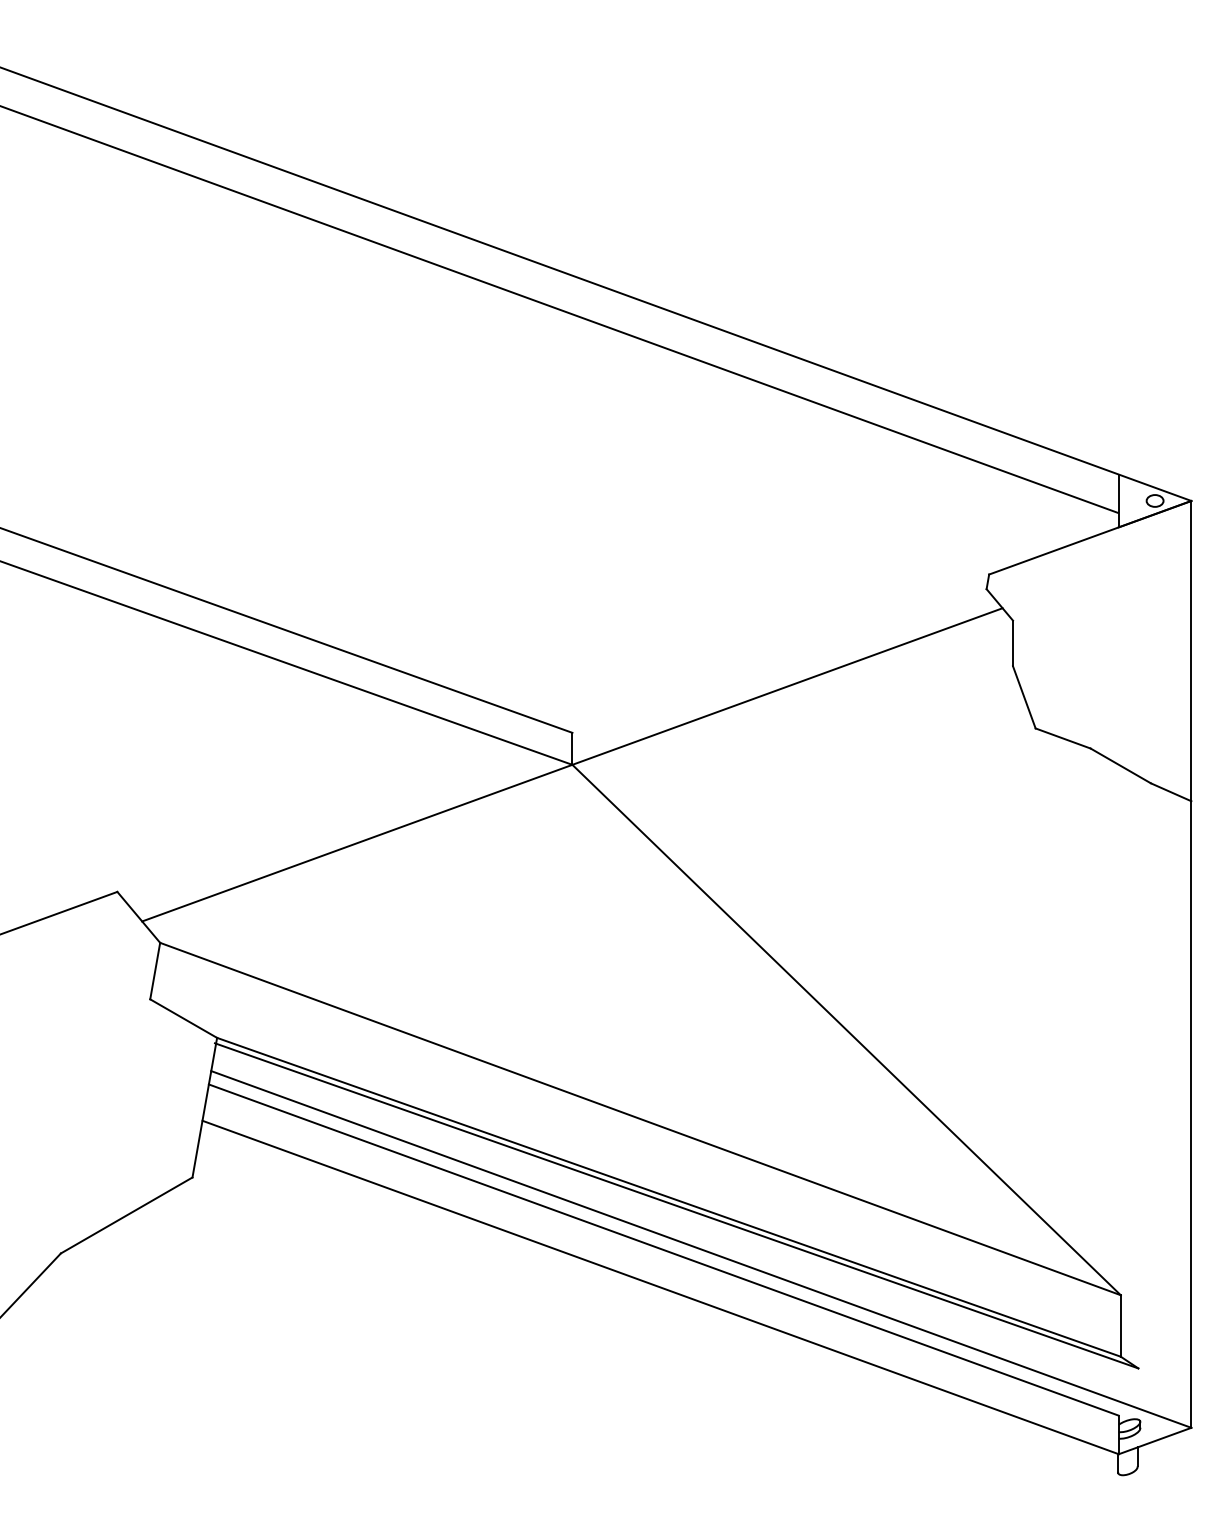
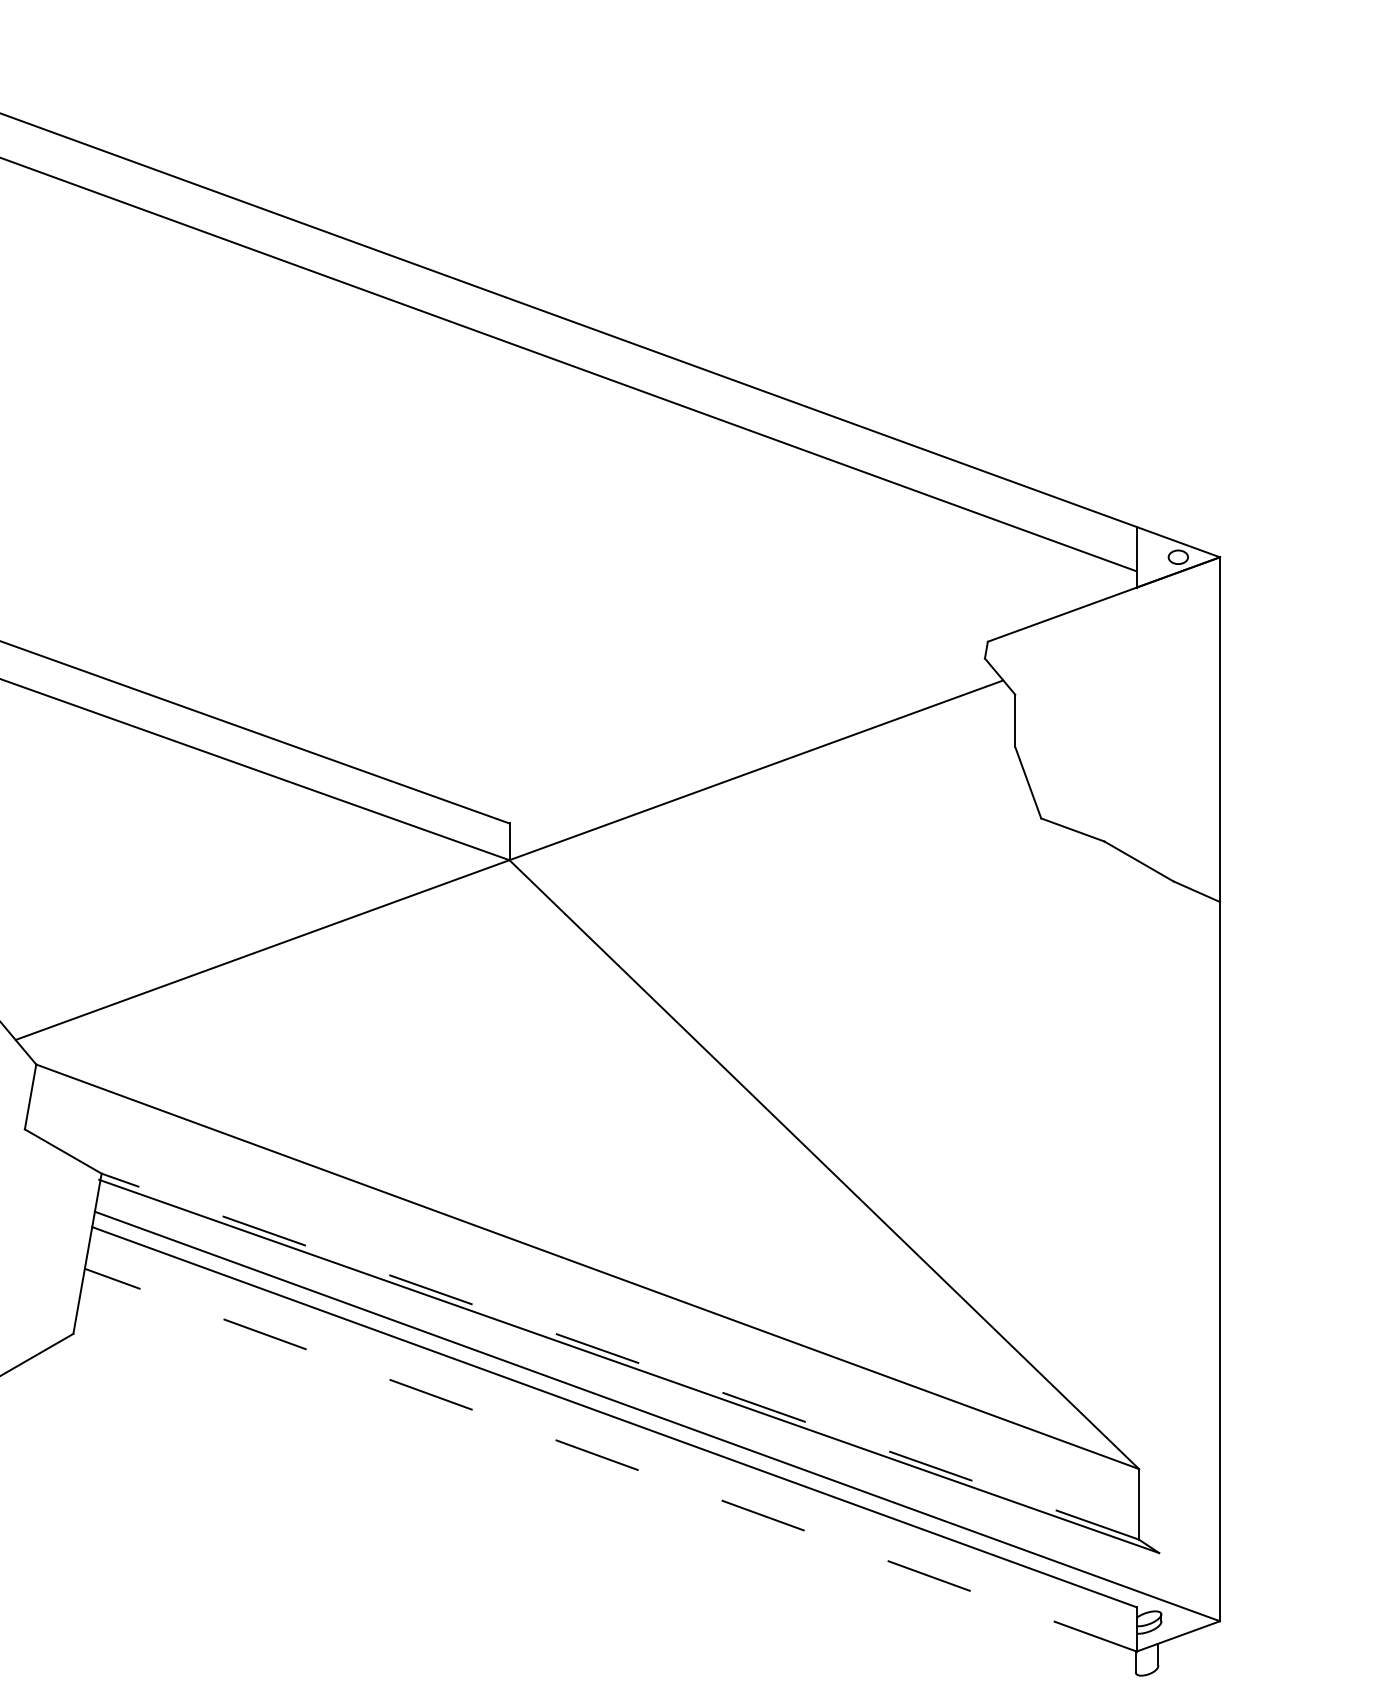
line: (668, 1197) -> (619, 1356), solid -> dashed
line: (660, 1287) -> (610, 1460), solid -> dashed

